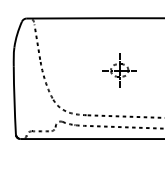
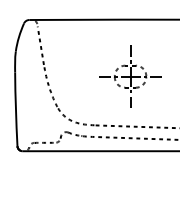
part: (119, 70) -> (130, 76), size x1.67

